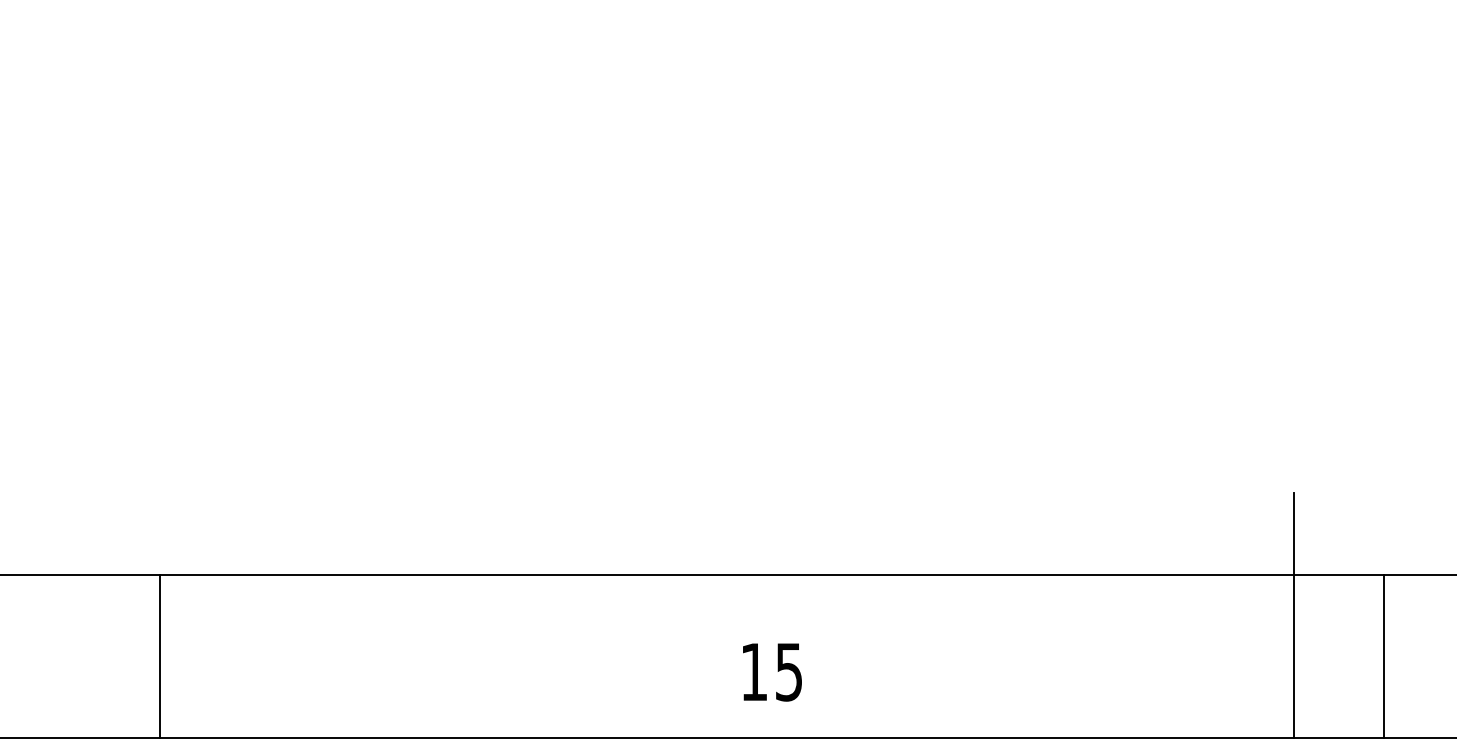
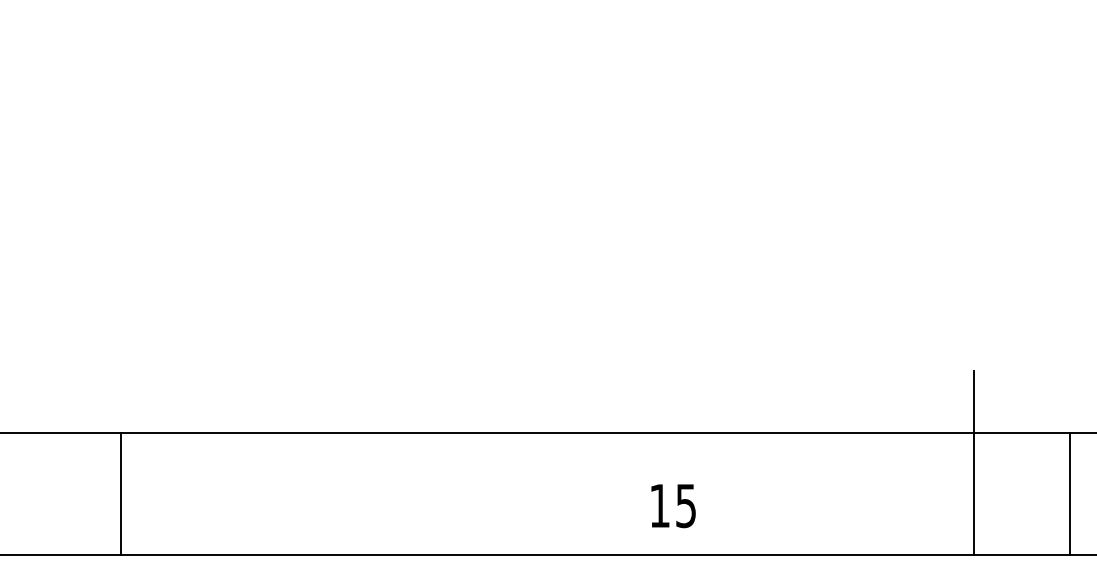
line: (1383, 655) -> (1069, 493), moved
text: (772, 672) -> (673, 506), moved

